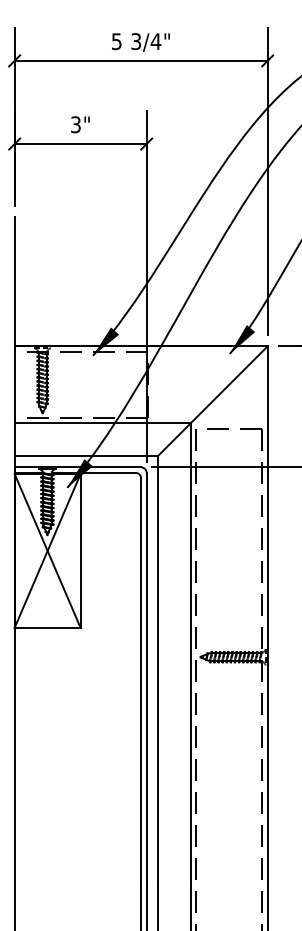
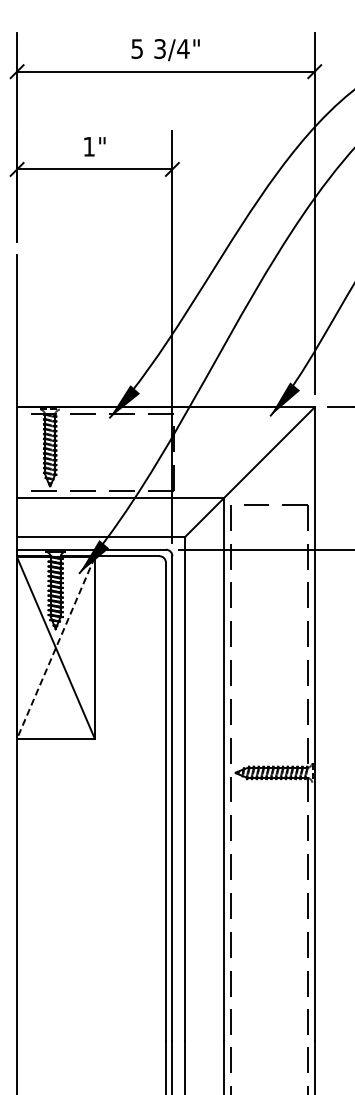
text: (75, 124) -> (88, 146), 3" -> 1"
line: (47, 551) -> (55, 648), solid -> dashed

